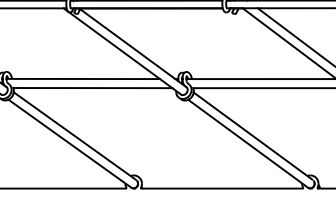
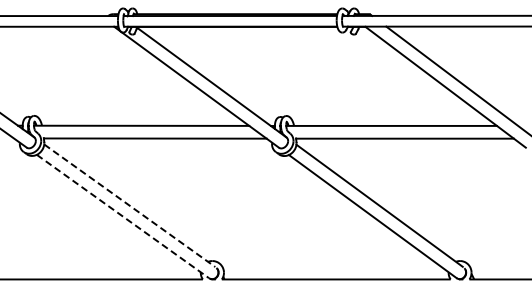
line: (75, 136) -> (130, 206), solid -> dashed
line: (69, 143) -> (122, 216), solid -> dashed

